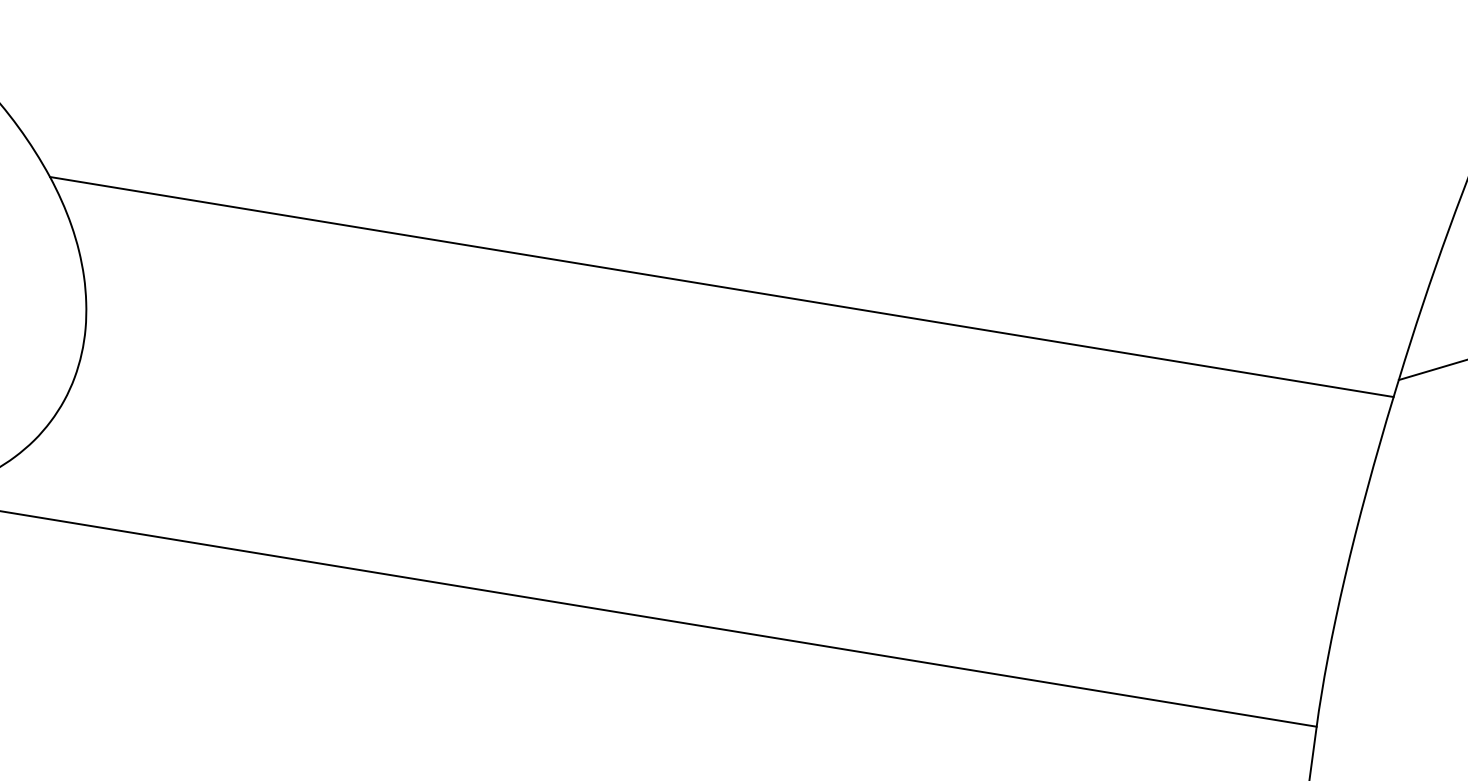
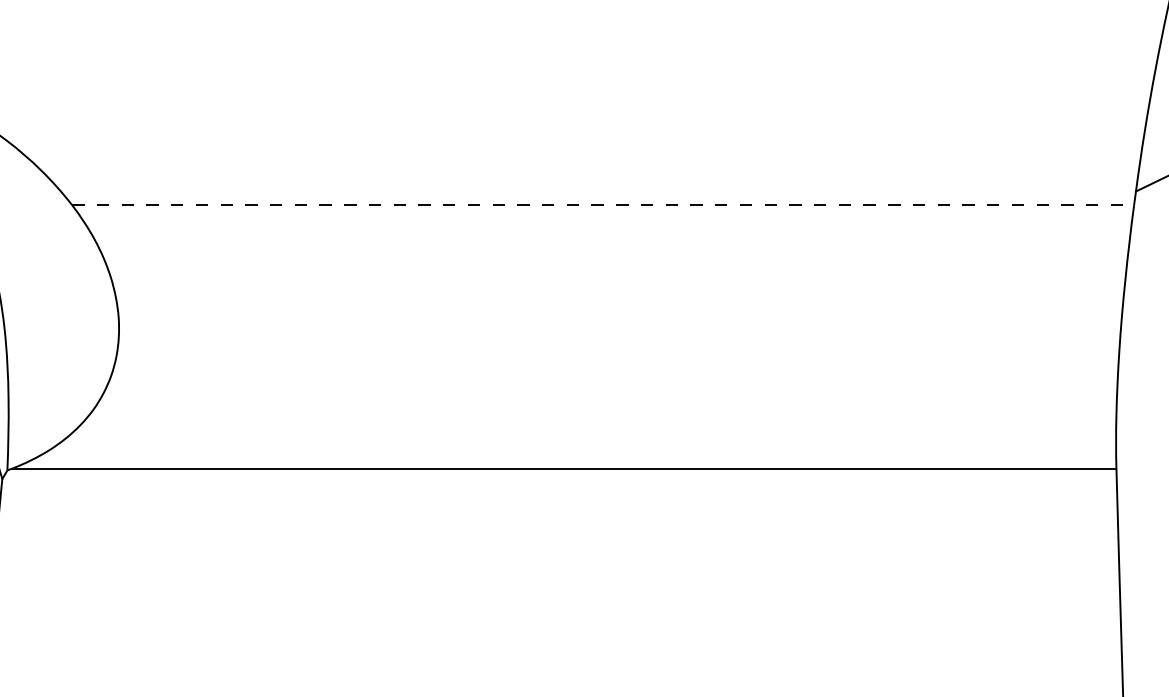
line: (722, 287) -> (603, 205), solid -> dashed

